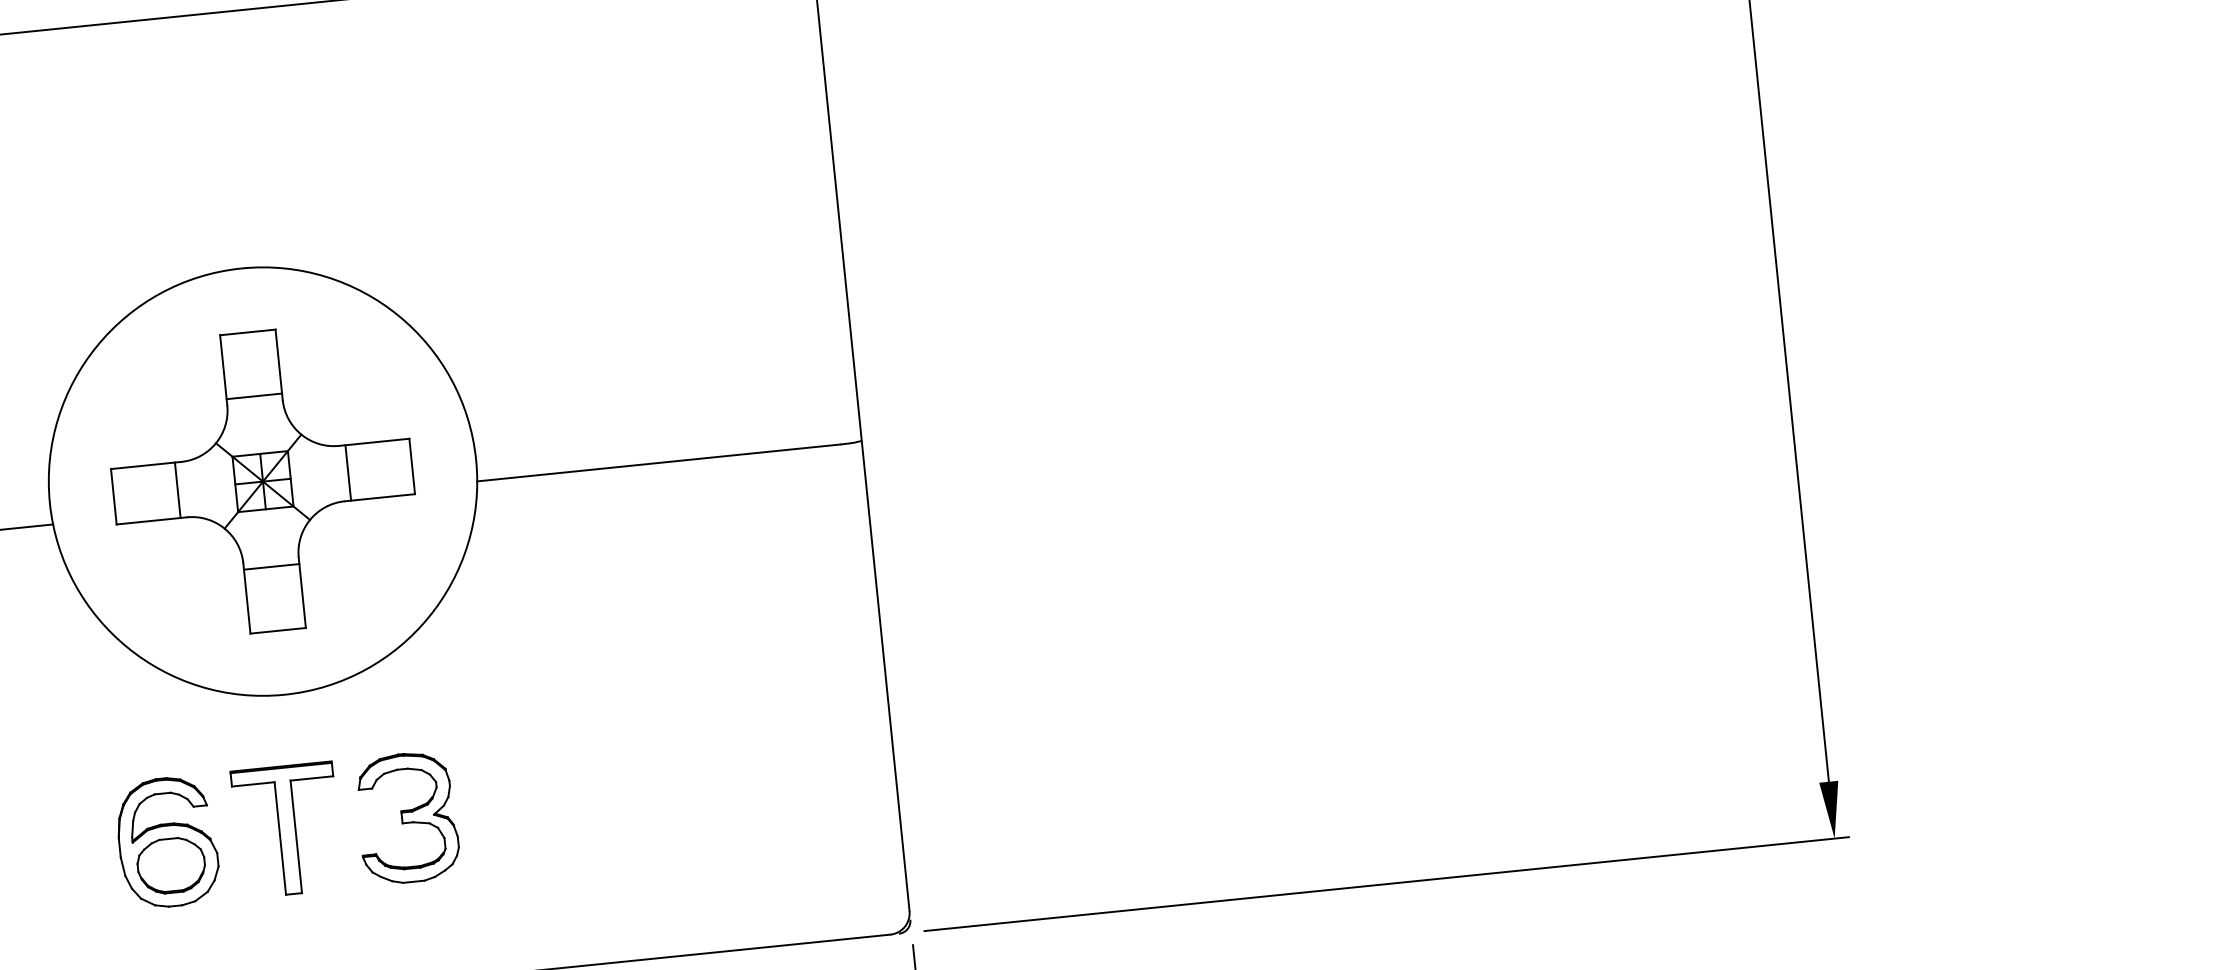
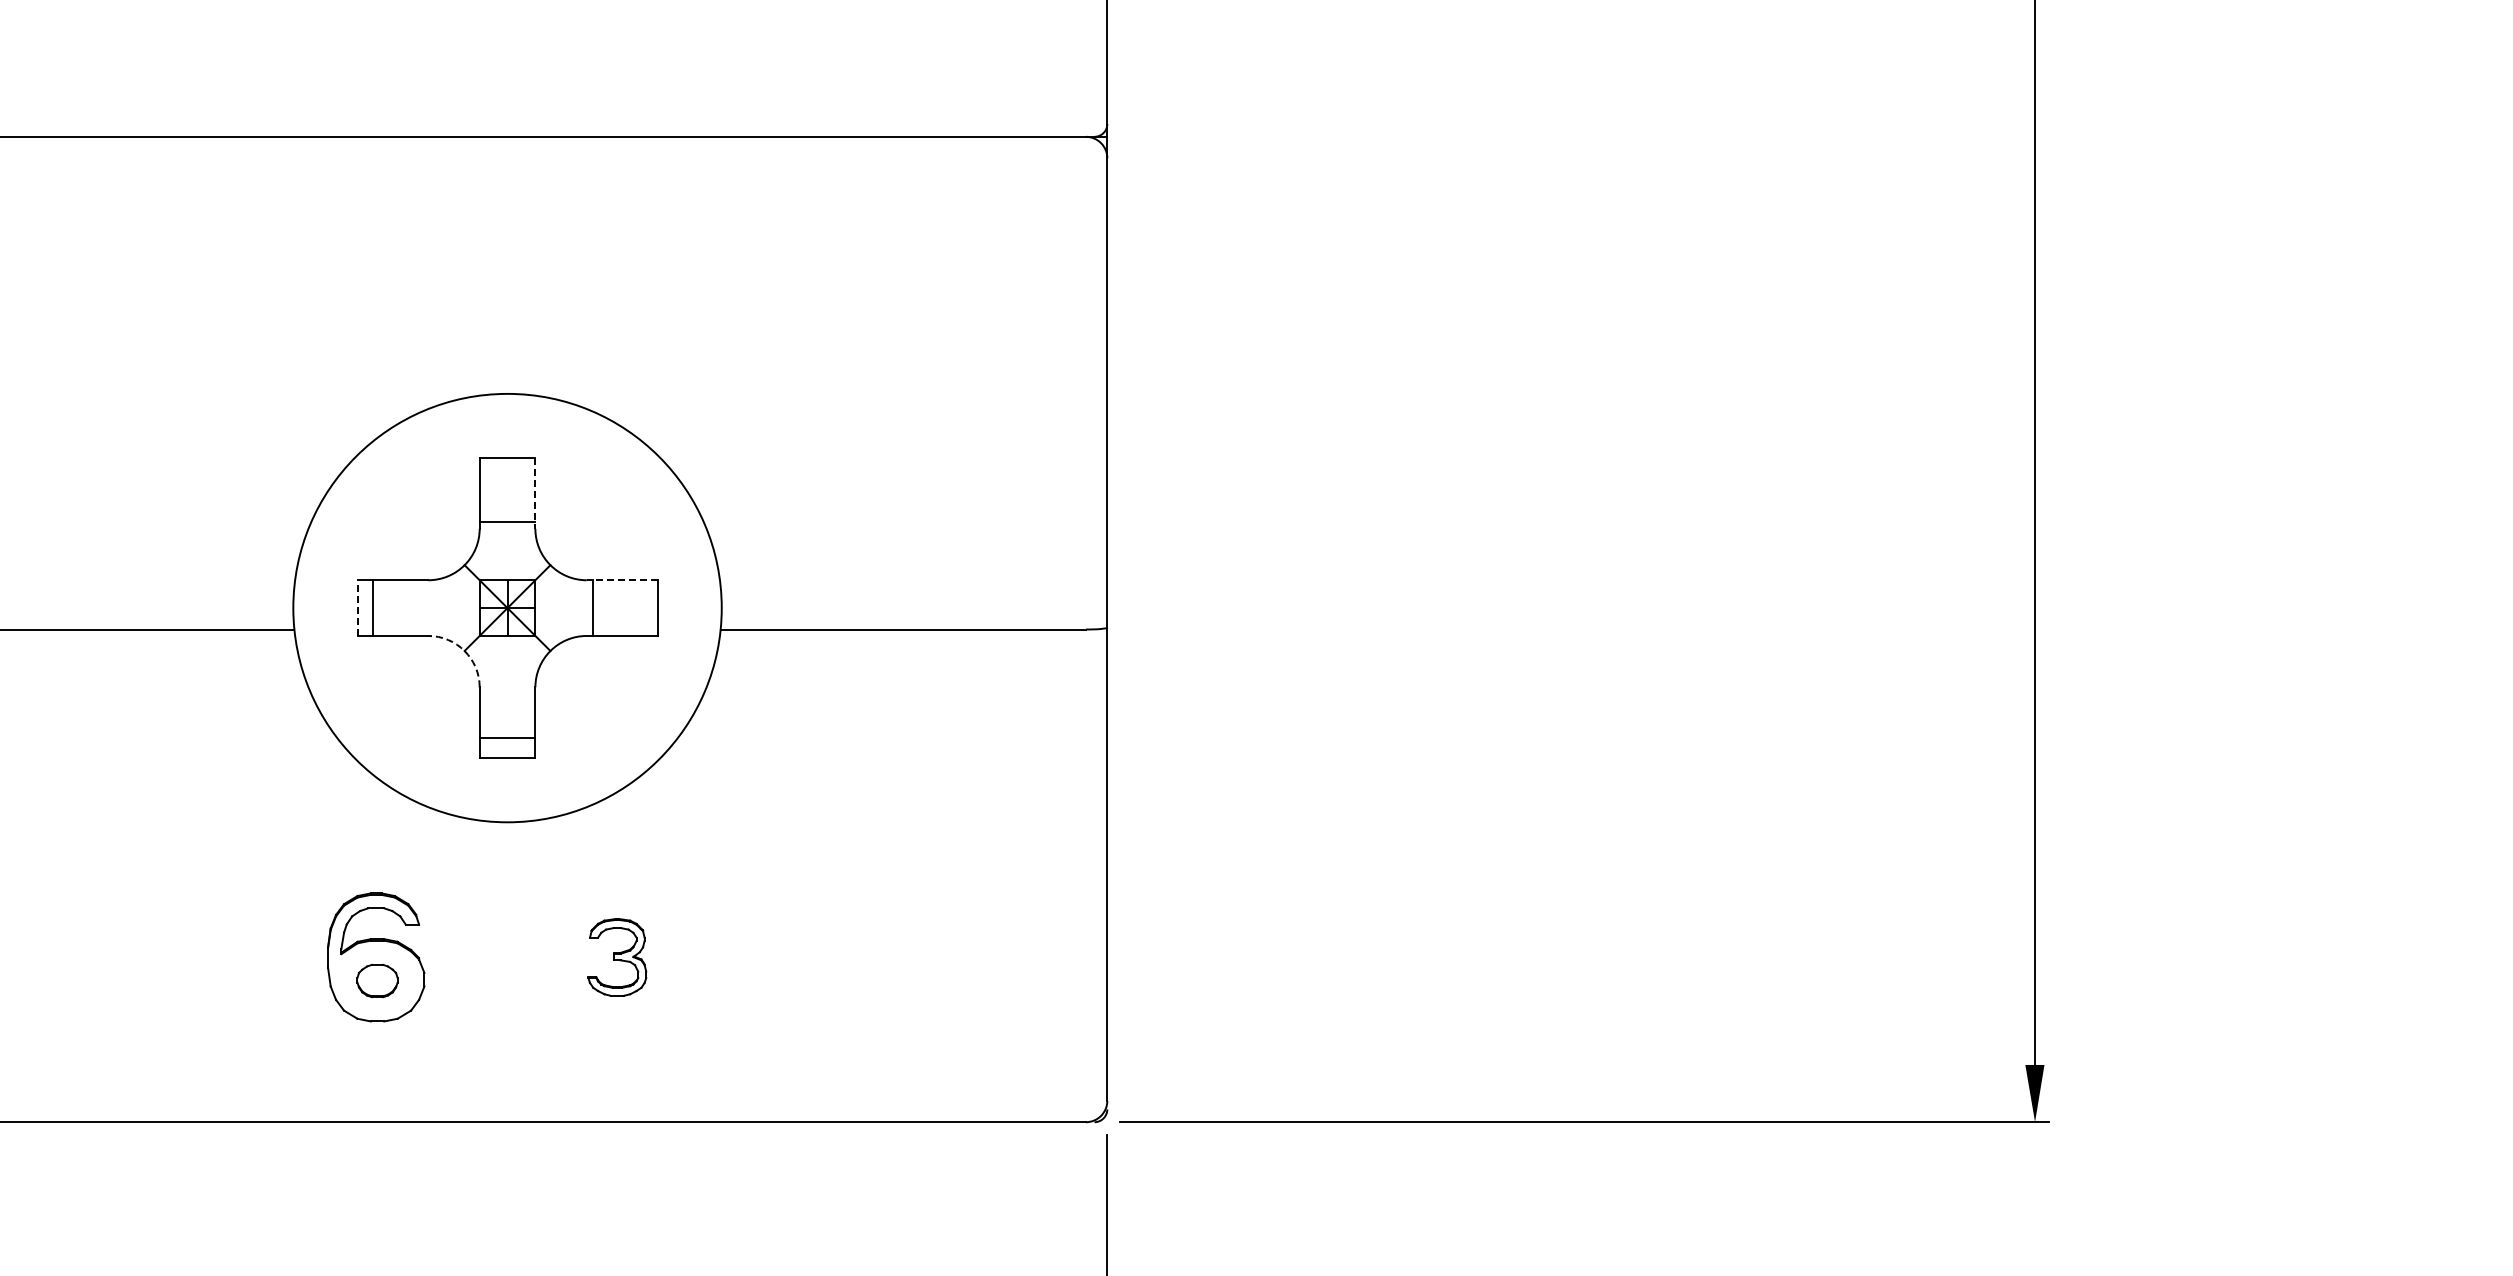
line: (279, 365) -> (535, 494), solid -> dashed
line: (373, 442) -> (621, 580), solid -> dashed
line: (177, 489) -> (372, 607), moved
line: (113, 497) -> (357, 608), solid -> dashed
arc: (224, 529) -> (464, 651), solid -> dashed
line: (271, 566) -> (507, 737), moved
part: (407, 818) -> (617, 957), size x0.6
part: (287, 829) -> (496, 956), removed
part: (171, 865) -> (377, 980), size x0.6

